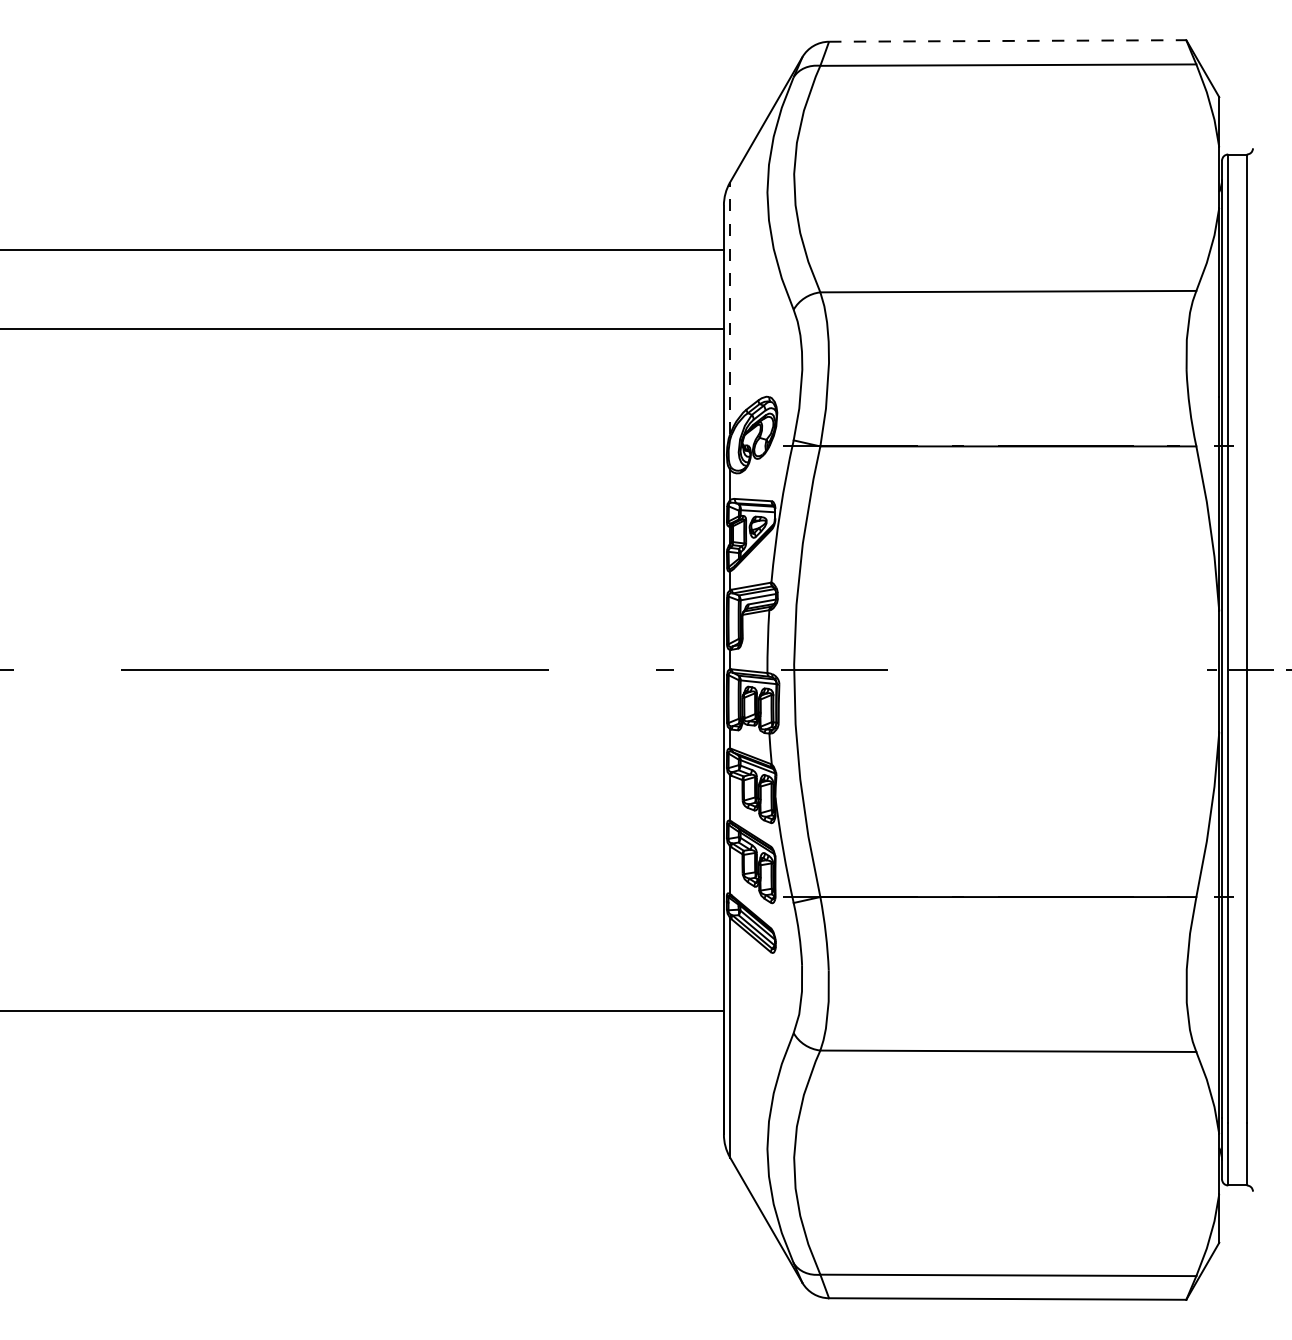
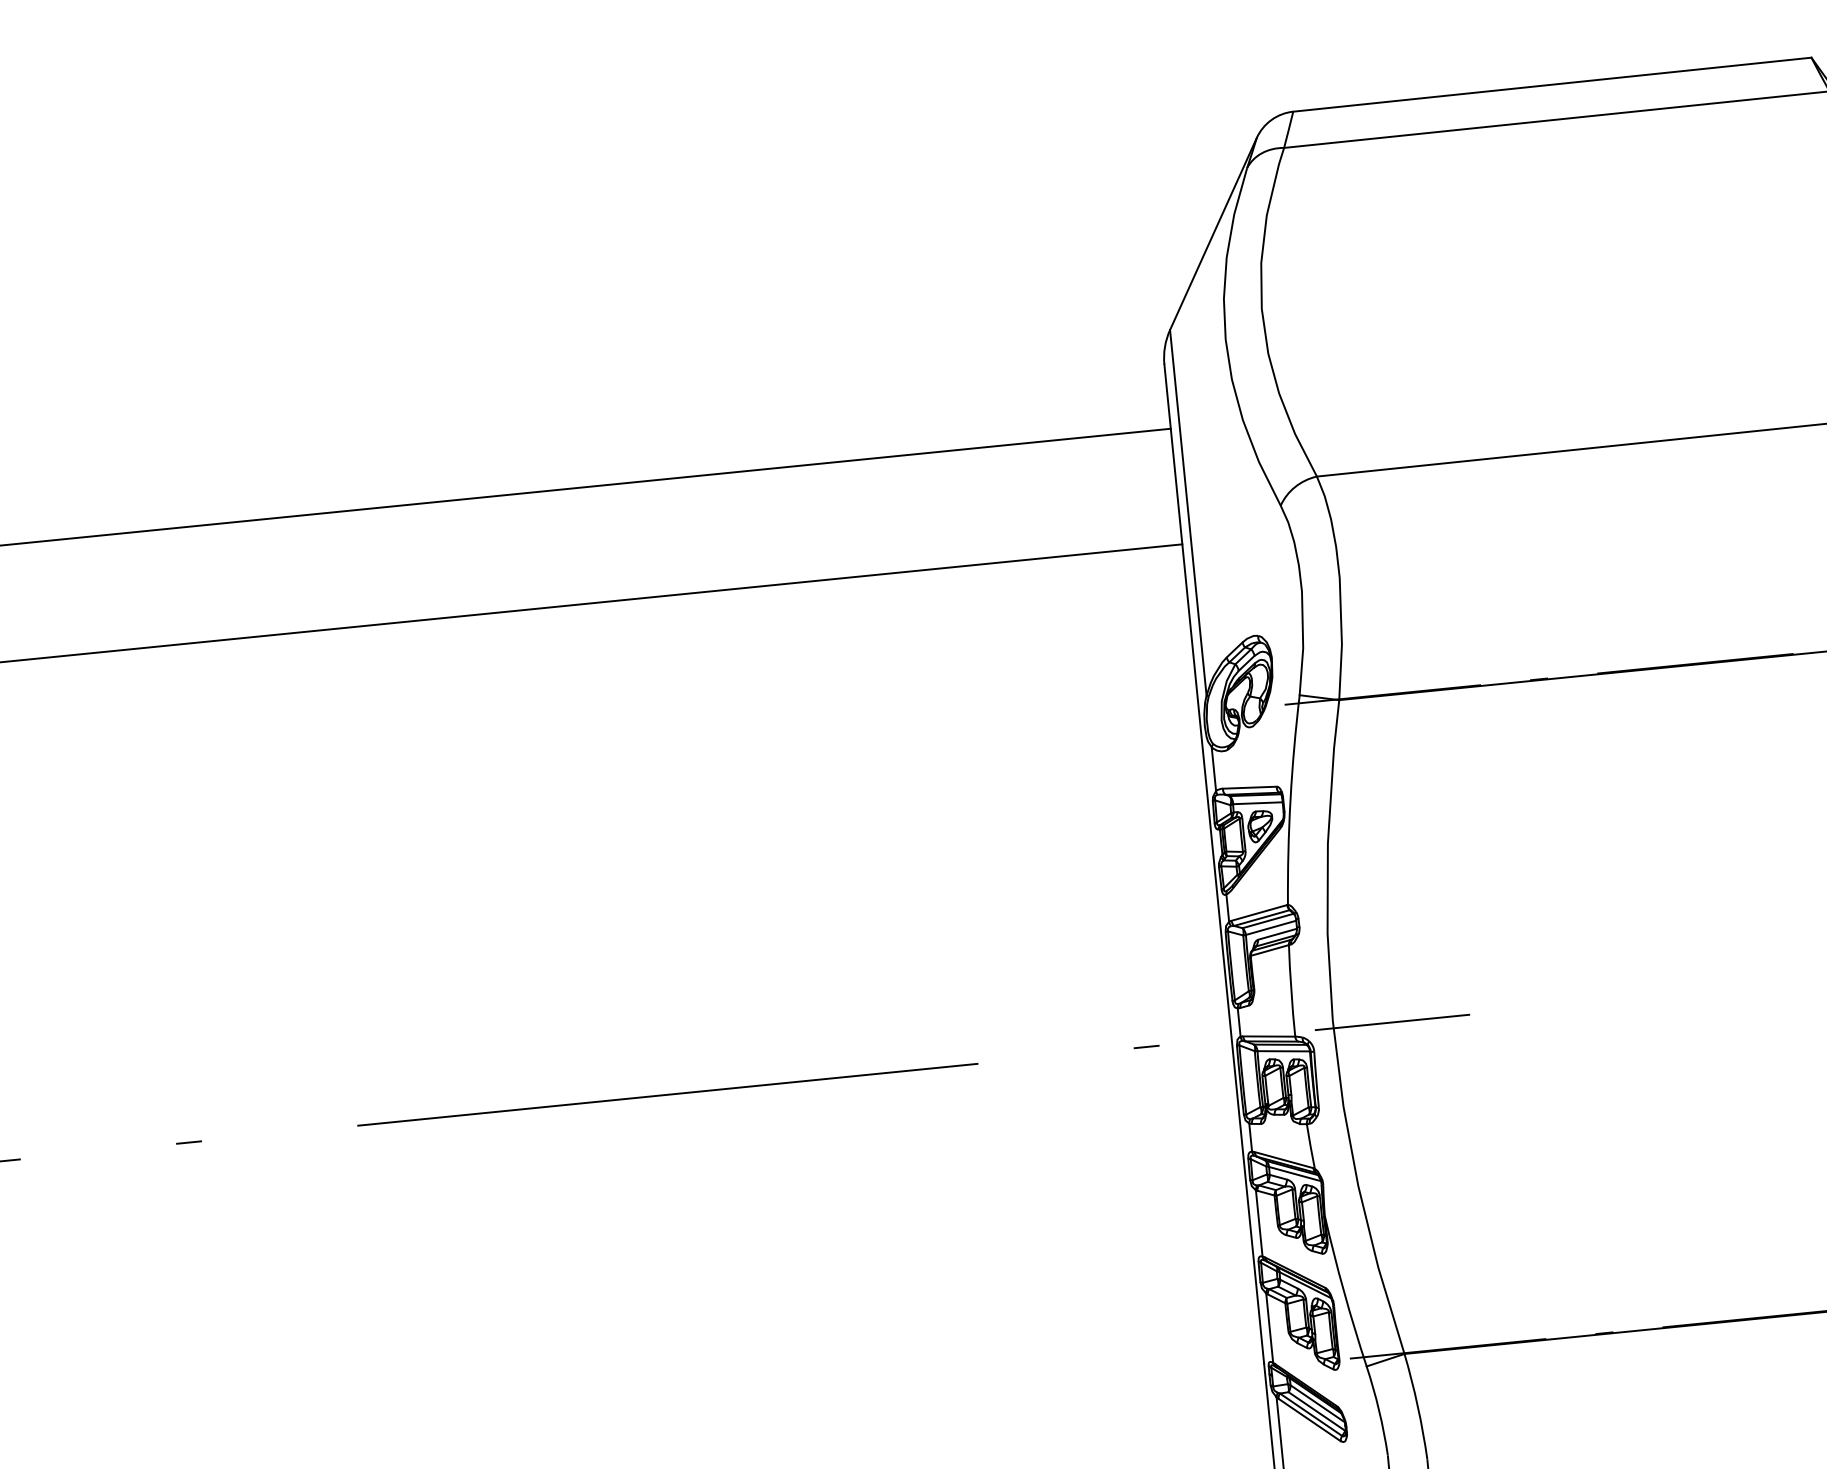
line: (1007, 40) -> (1551, 84), dashed -> solid
line: (730, 308) -> (1188, 513), dashed -> solid

